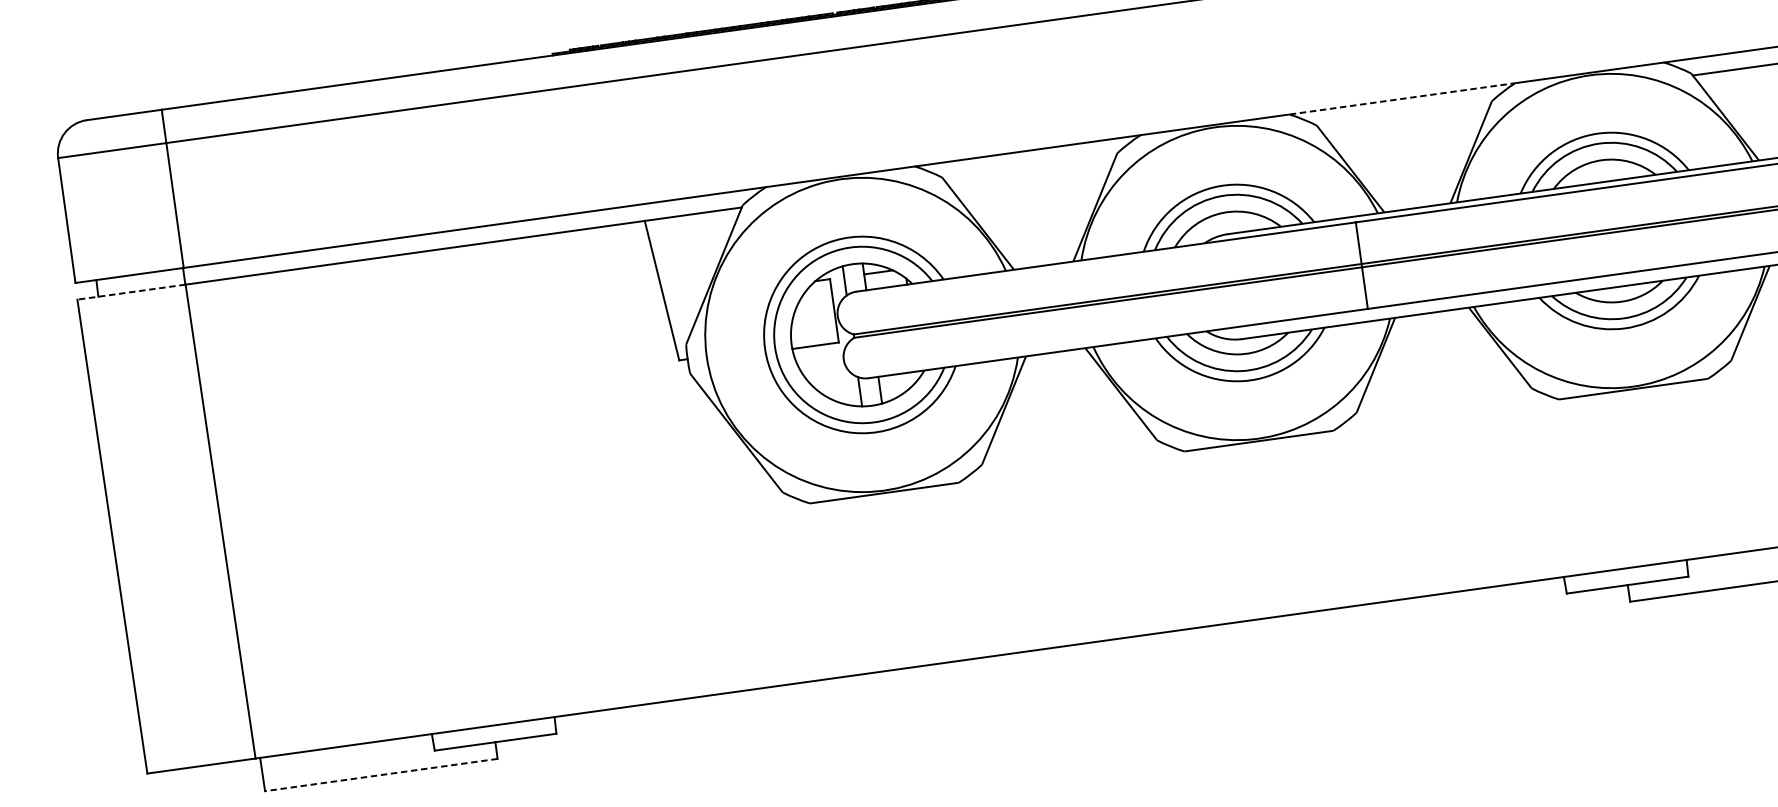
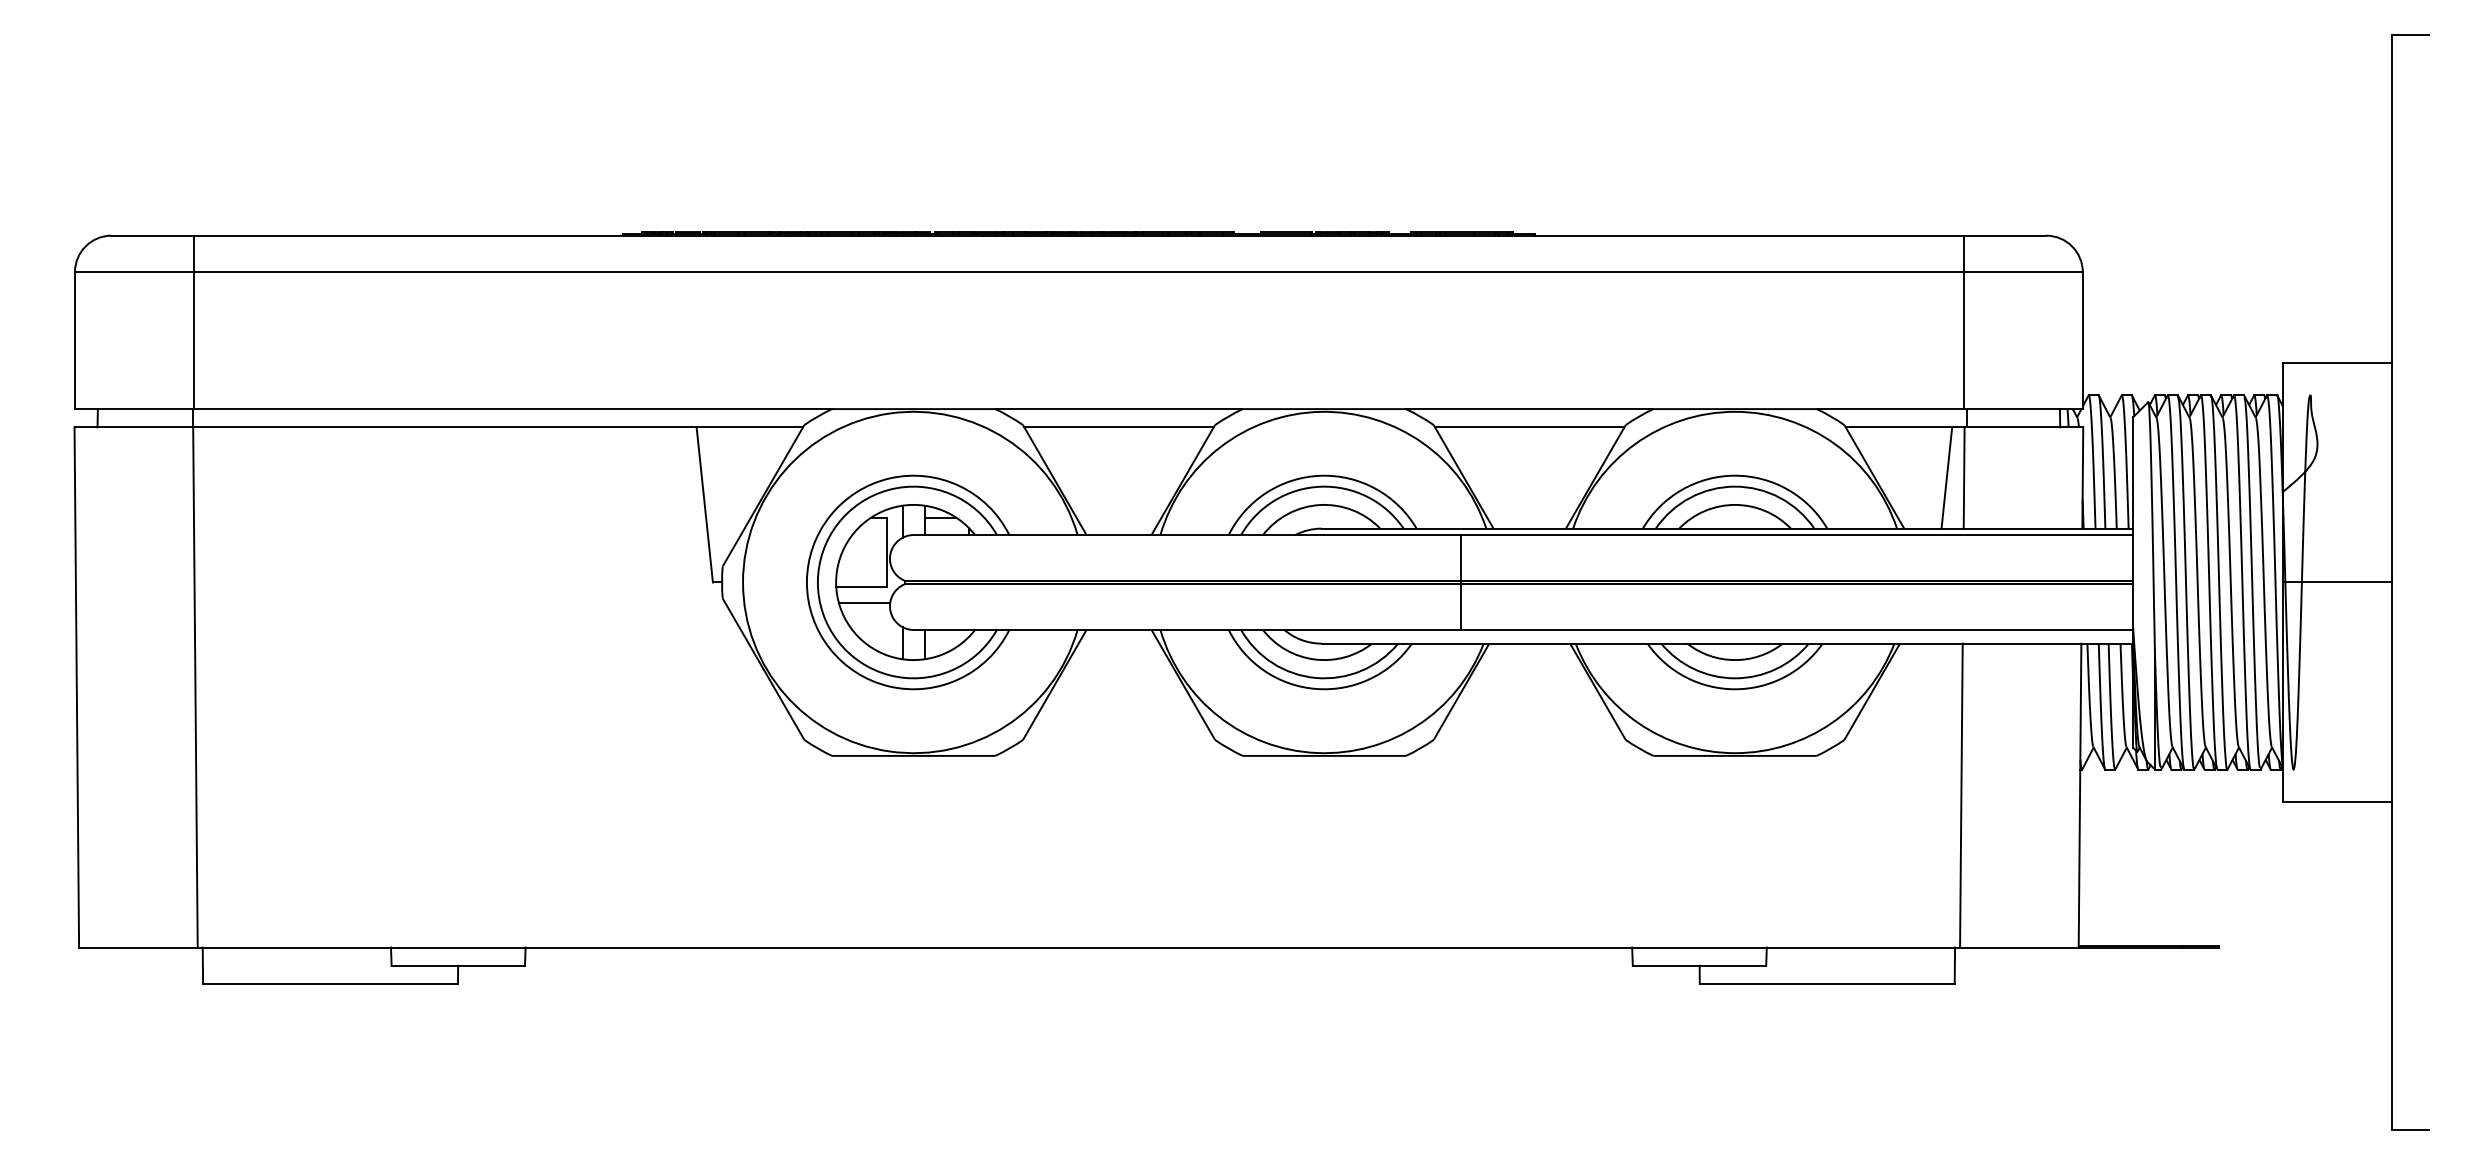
line: (1403, 99) -> (1530, 409), dashed -> solid
line: (1404, 115) -> (1529, 427), added
line: (1029, 167) -> (1118, 427), added
line: (131, 292) -> (133, 427), dashed -> solid
line: (820, 359) -> (864, 602), added
line: (381, 775) -> (330, 984), dashed -> solid

